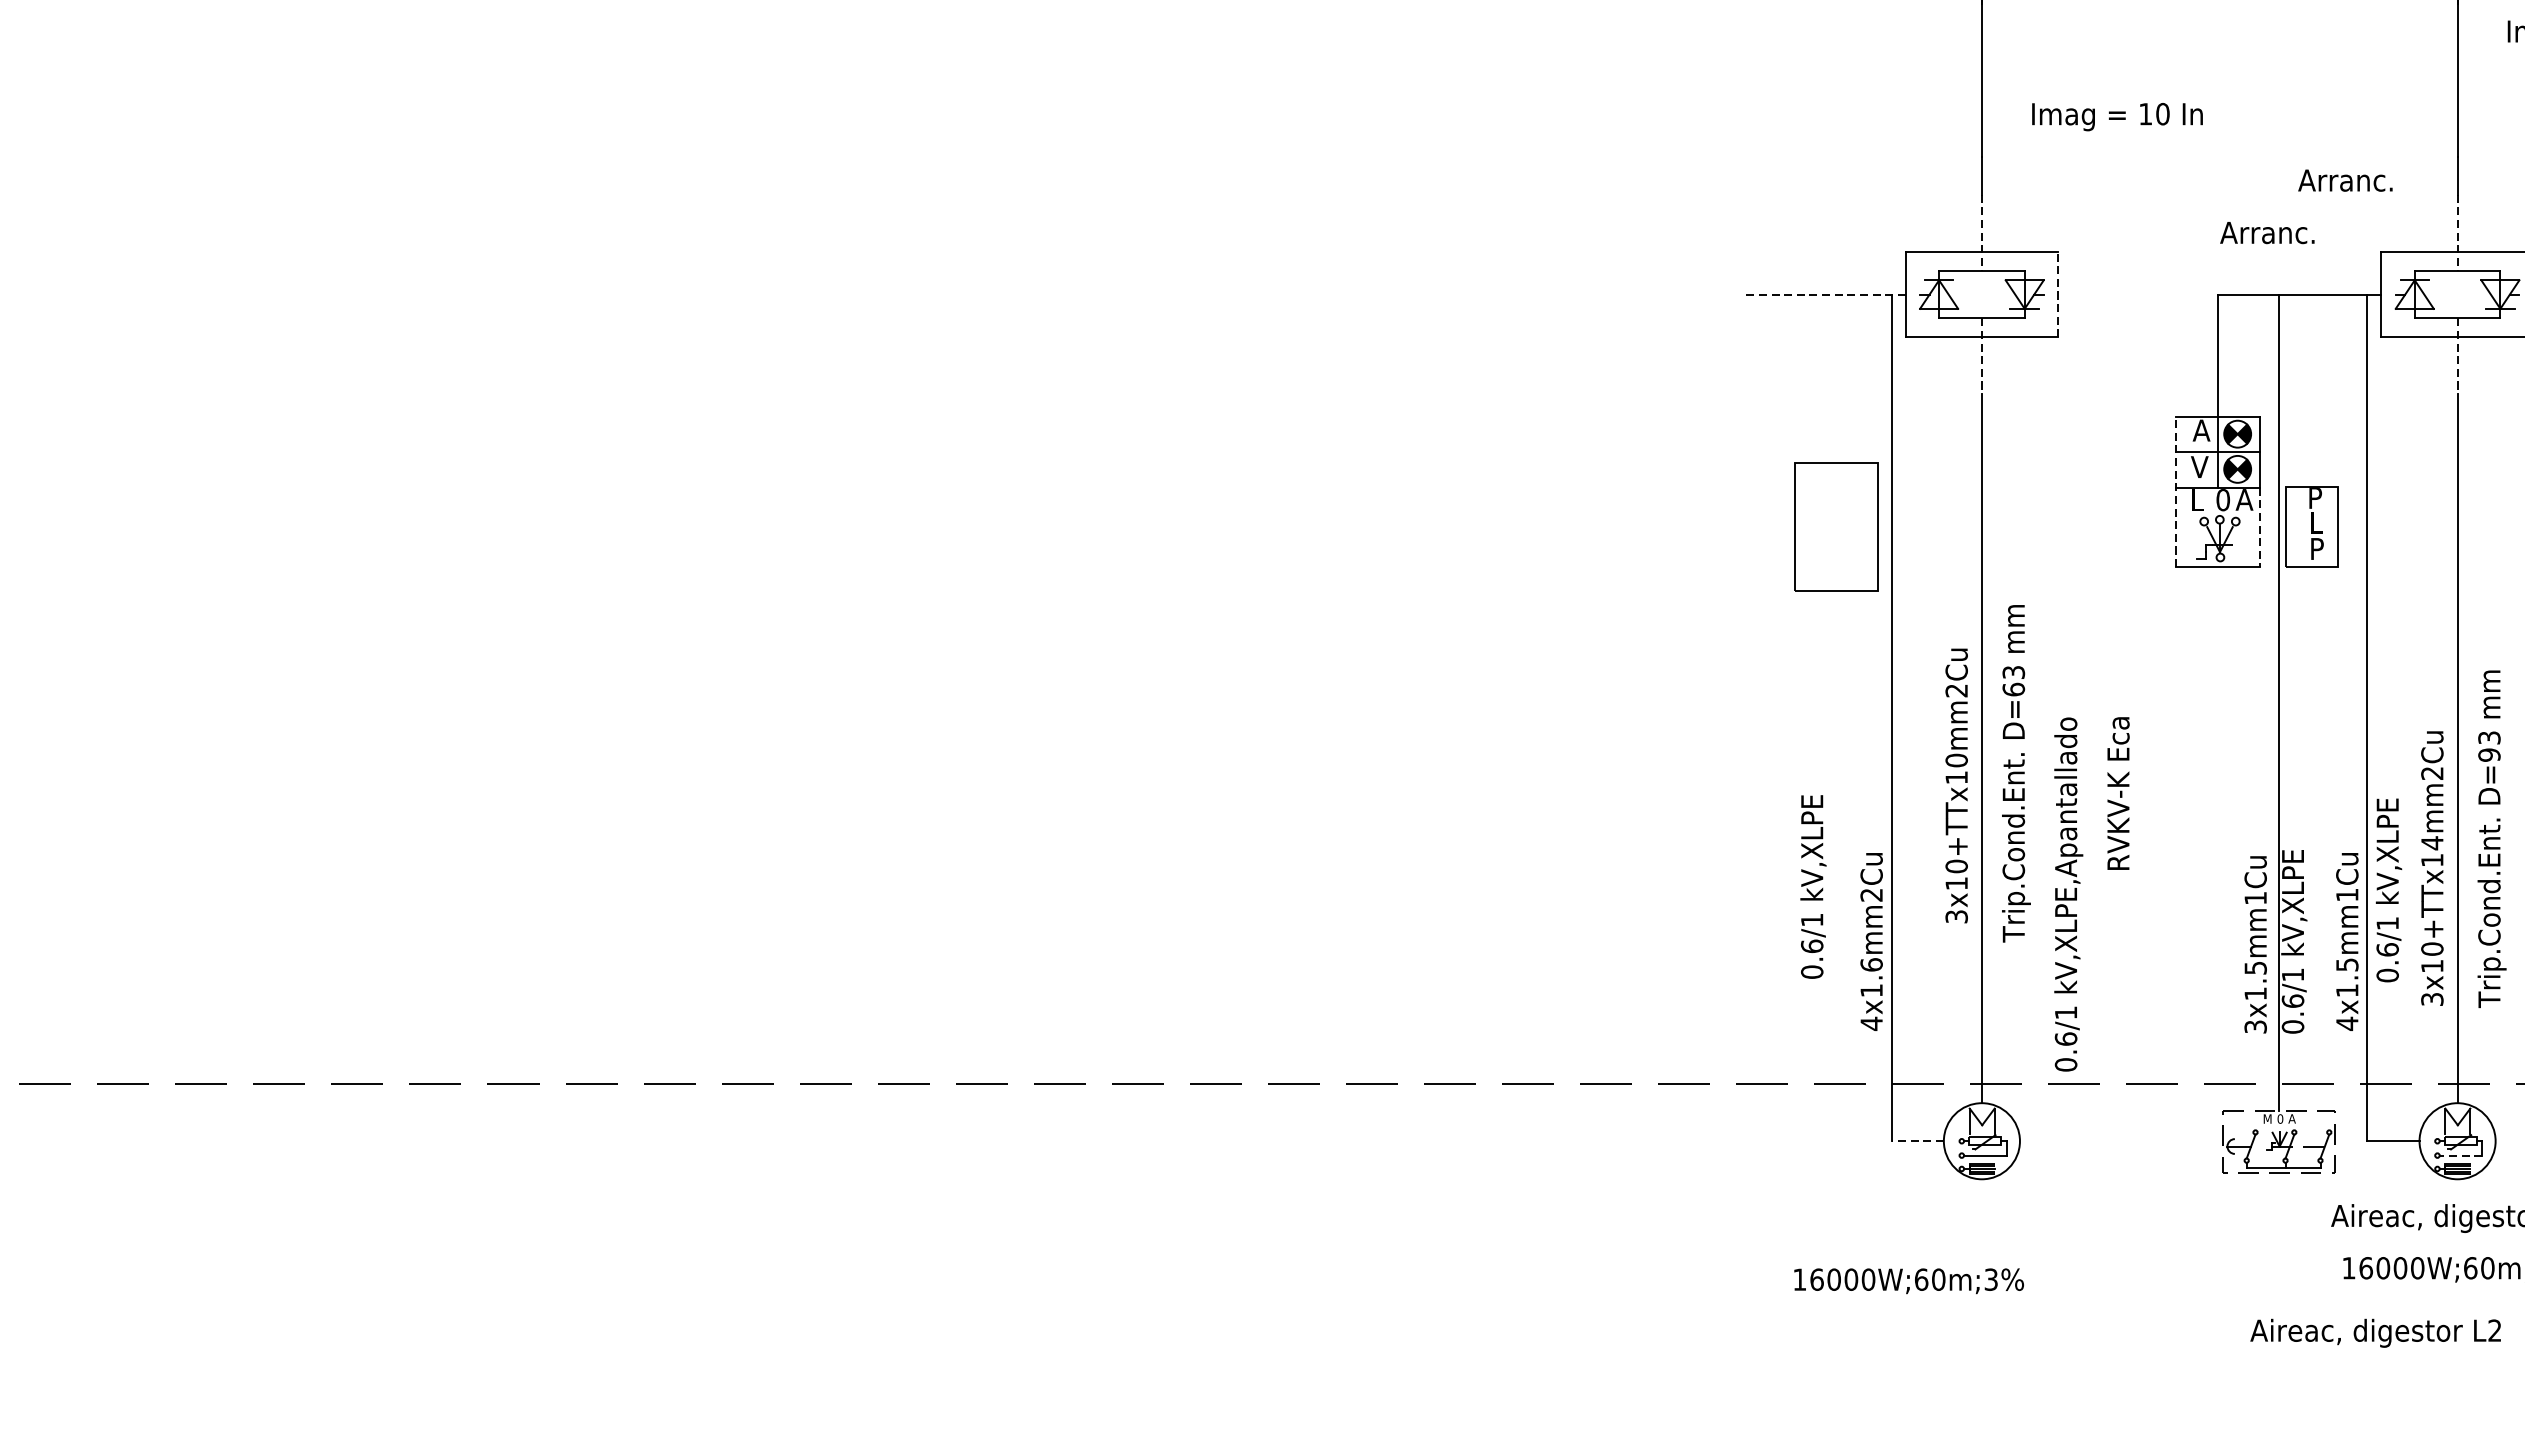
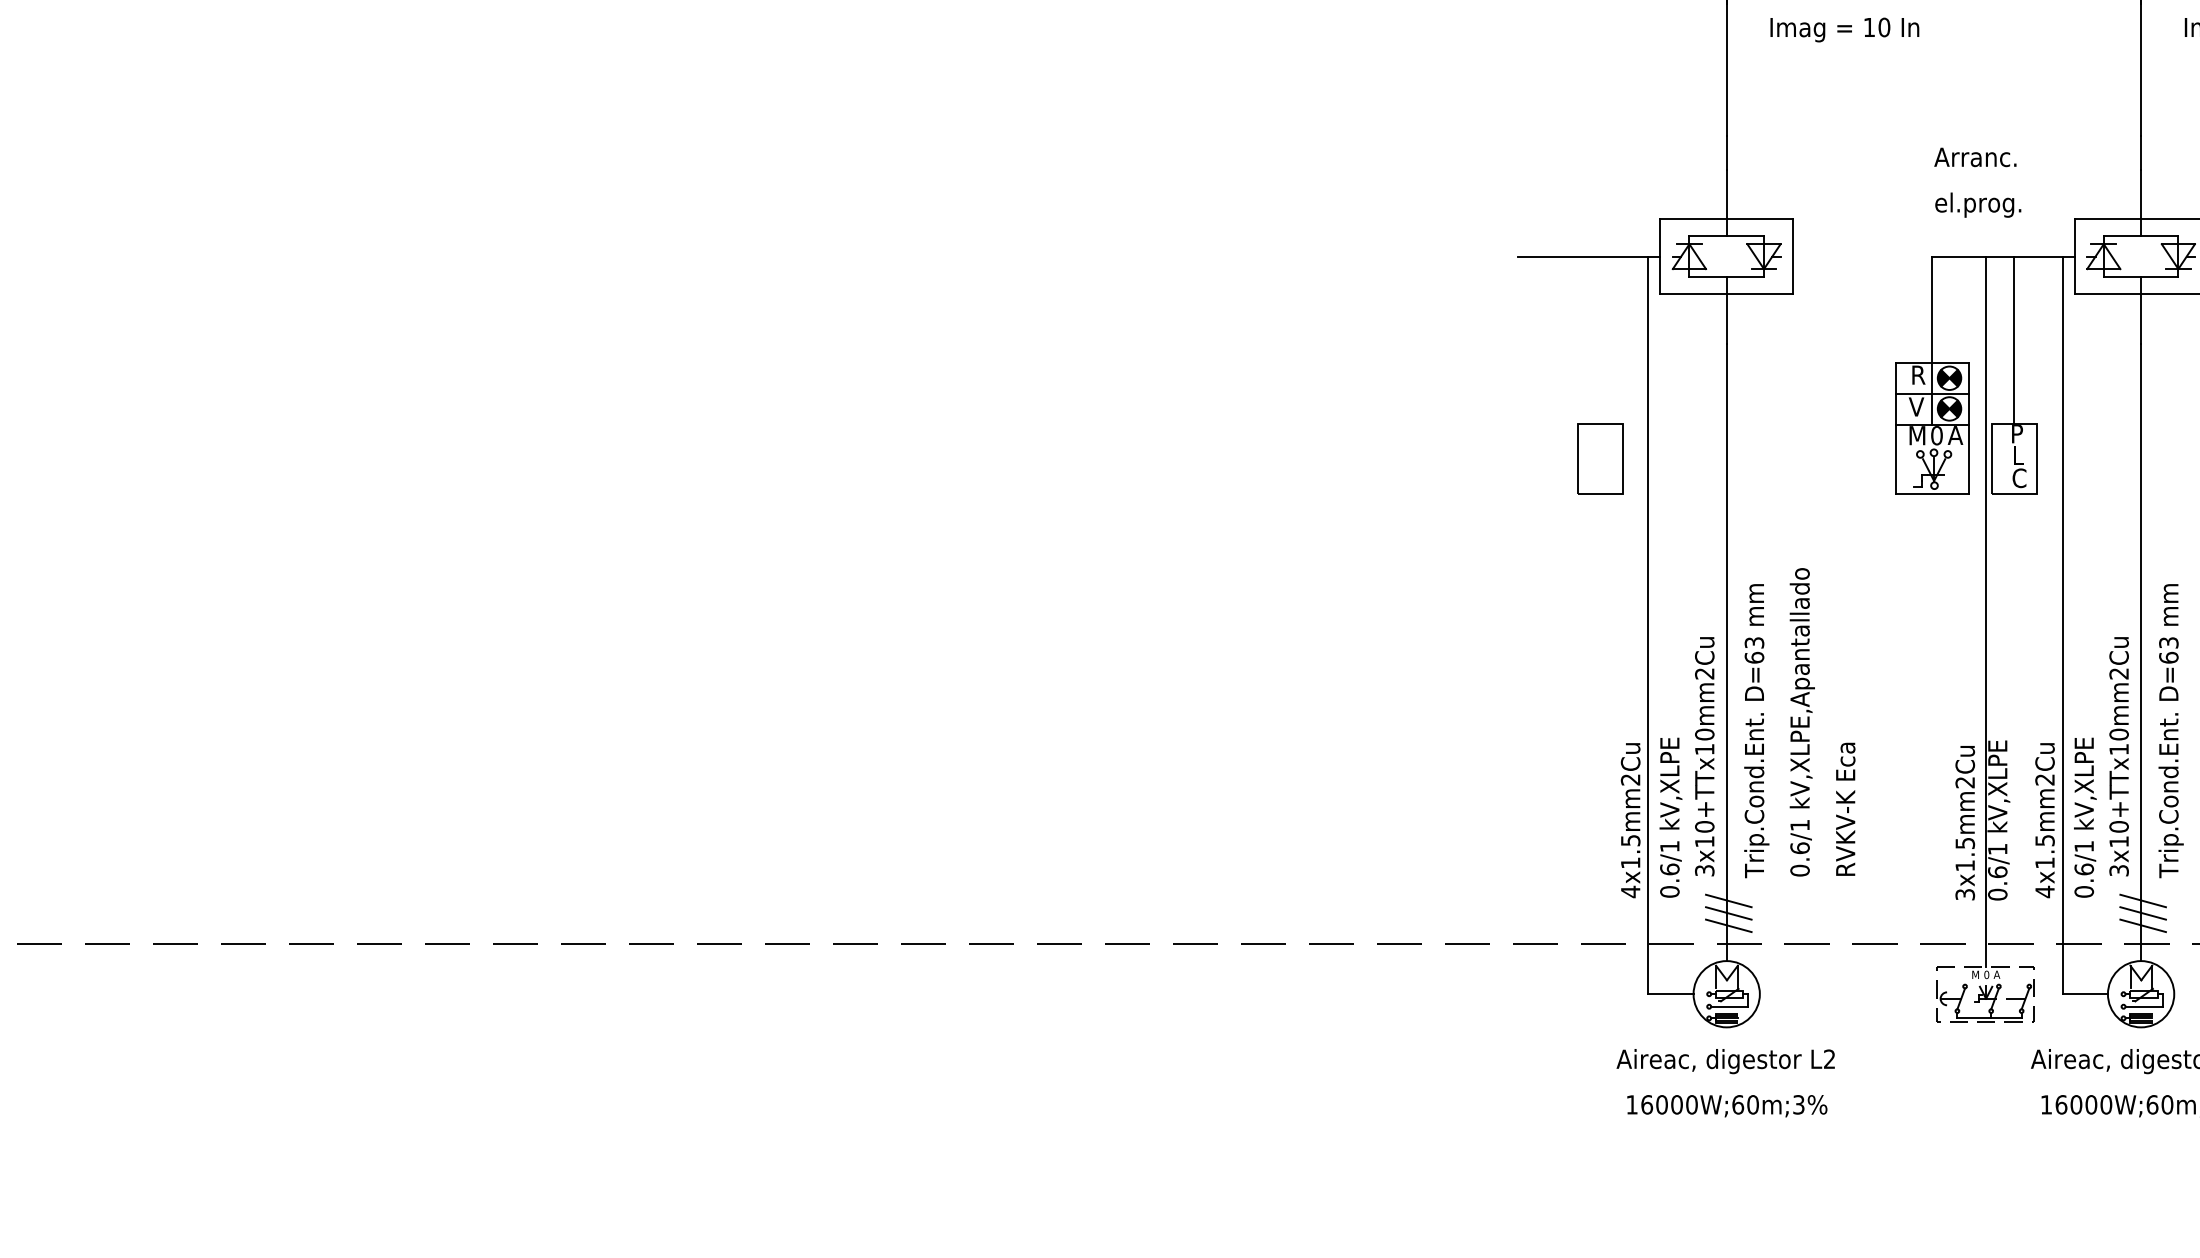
text: (2117, 116) -> (1844, 29), moved
text: (2345, 180) -> (1975, 157), moved
line: (1981, 233) -> (1726, 203), dashed -> solid
line: (2458, 233) -> (2141, 203), dashed -> solid
text: (2269, 234) -> (1977, 204), Arranc. -> el.prog.
line: (1823, 294) -> (1588, 256), dashed -> solid
line: (2058, 294) -> (1793, 256), dashed -> solid
line: (1981, 357) -> (1726, 311), dashed -> solid
line: (2458, 357) -> (2141, 311), dashed -> solid
line: (2312, 390) -> (2014, 340), added
text: (2200, 429) -> (1917, 374), A -> R
line: (2175, 491) -> (1895, 428), dashed -> solid
text: (2200, 499) -> (1917, 435), L -> M
part: (1837, 526) -> (1600, 458), size x0.62
line: (2259, 527) -> (1968, 459), dashed -> solid
text: (2317, 549) -> (2019, 478), P -> C
text: (2489, 754) -> (2168, 657), D=93 -> D=63
text: (2016, 774) -> (1756, 731), moved
text: (1956, 785) -> (1704, 756), moved
text: (2118, 792) -> (1845, 808), moved
text: (2431, 843) -> (2118, 734), 3x10+TTx14mm2Cu -> 3x10+TTx10mm2Cu
text: (1812, 886) -> (1670, 817), moved
text: (2389, 890) -> (2085, 817), moved
text: (2067, 894) -> (1801, 722), moved
text: (2346, 894) -> (2044, 779), 4x1.5mm1Cu -> 4x1.5mm2Cu
text: (2254, 898) -> (1964, 782), 3x1.5mm1Cu -> 3x1.5mm2Cu
text: (1871, 964) -> (1630, 840), 4x1.6mm2Cu -> 4x1.5mm2Cu
line: (1983, 1033) -> (1728, 900), added
line: (2459, 1033) -> (2142, 900), added
line: (1983, 1048) -> (1728, 913), added
line: (2459, 1048) -> (2142, 913), added
line: (1983, 1062) -> (1728, 925), added
line: (2459, 1062) -> (2142, 925), added
line: (1917, 1141) -> (1670, 994), dashed -> solid
line: (2461, 1155) -> (2144, 1006), dashed -> solid
text: (1909, 1281) -> (1727, 1106), moved
text: (2375, 1333) -> (1725, 1061), moved

